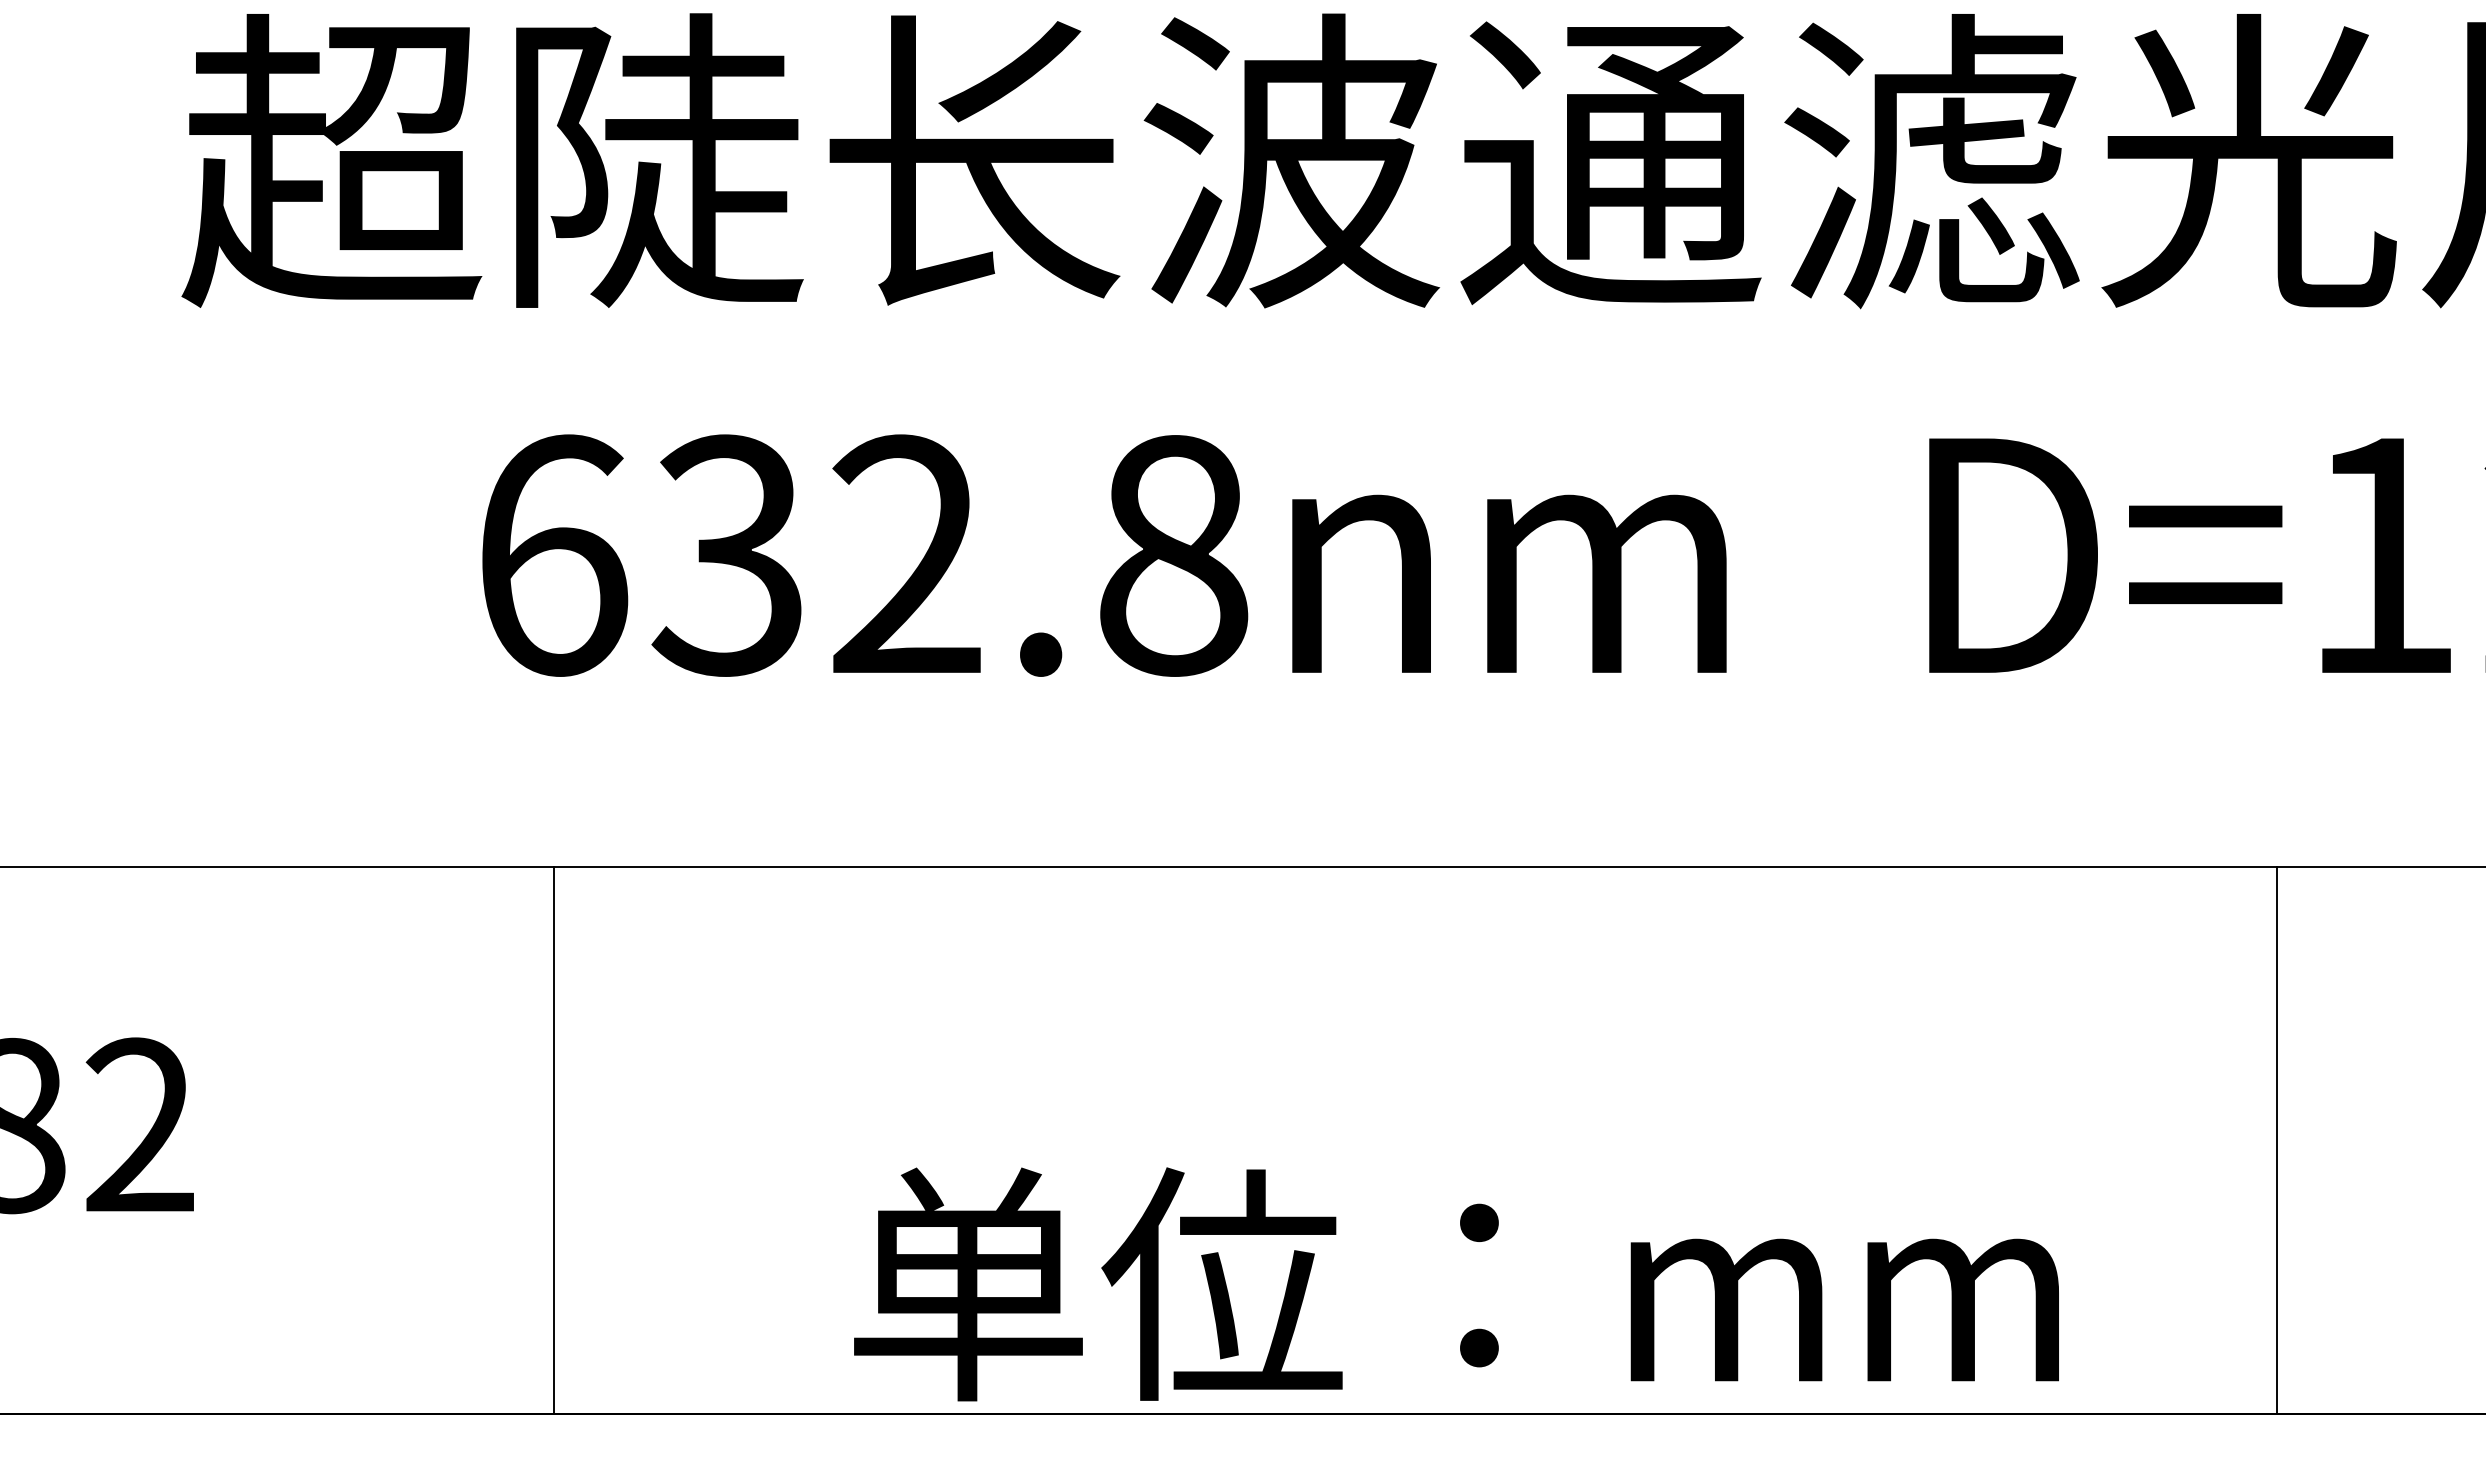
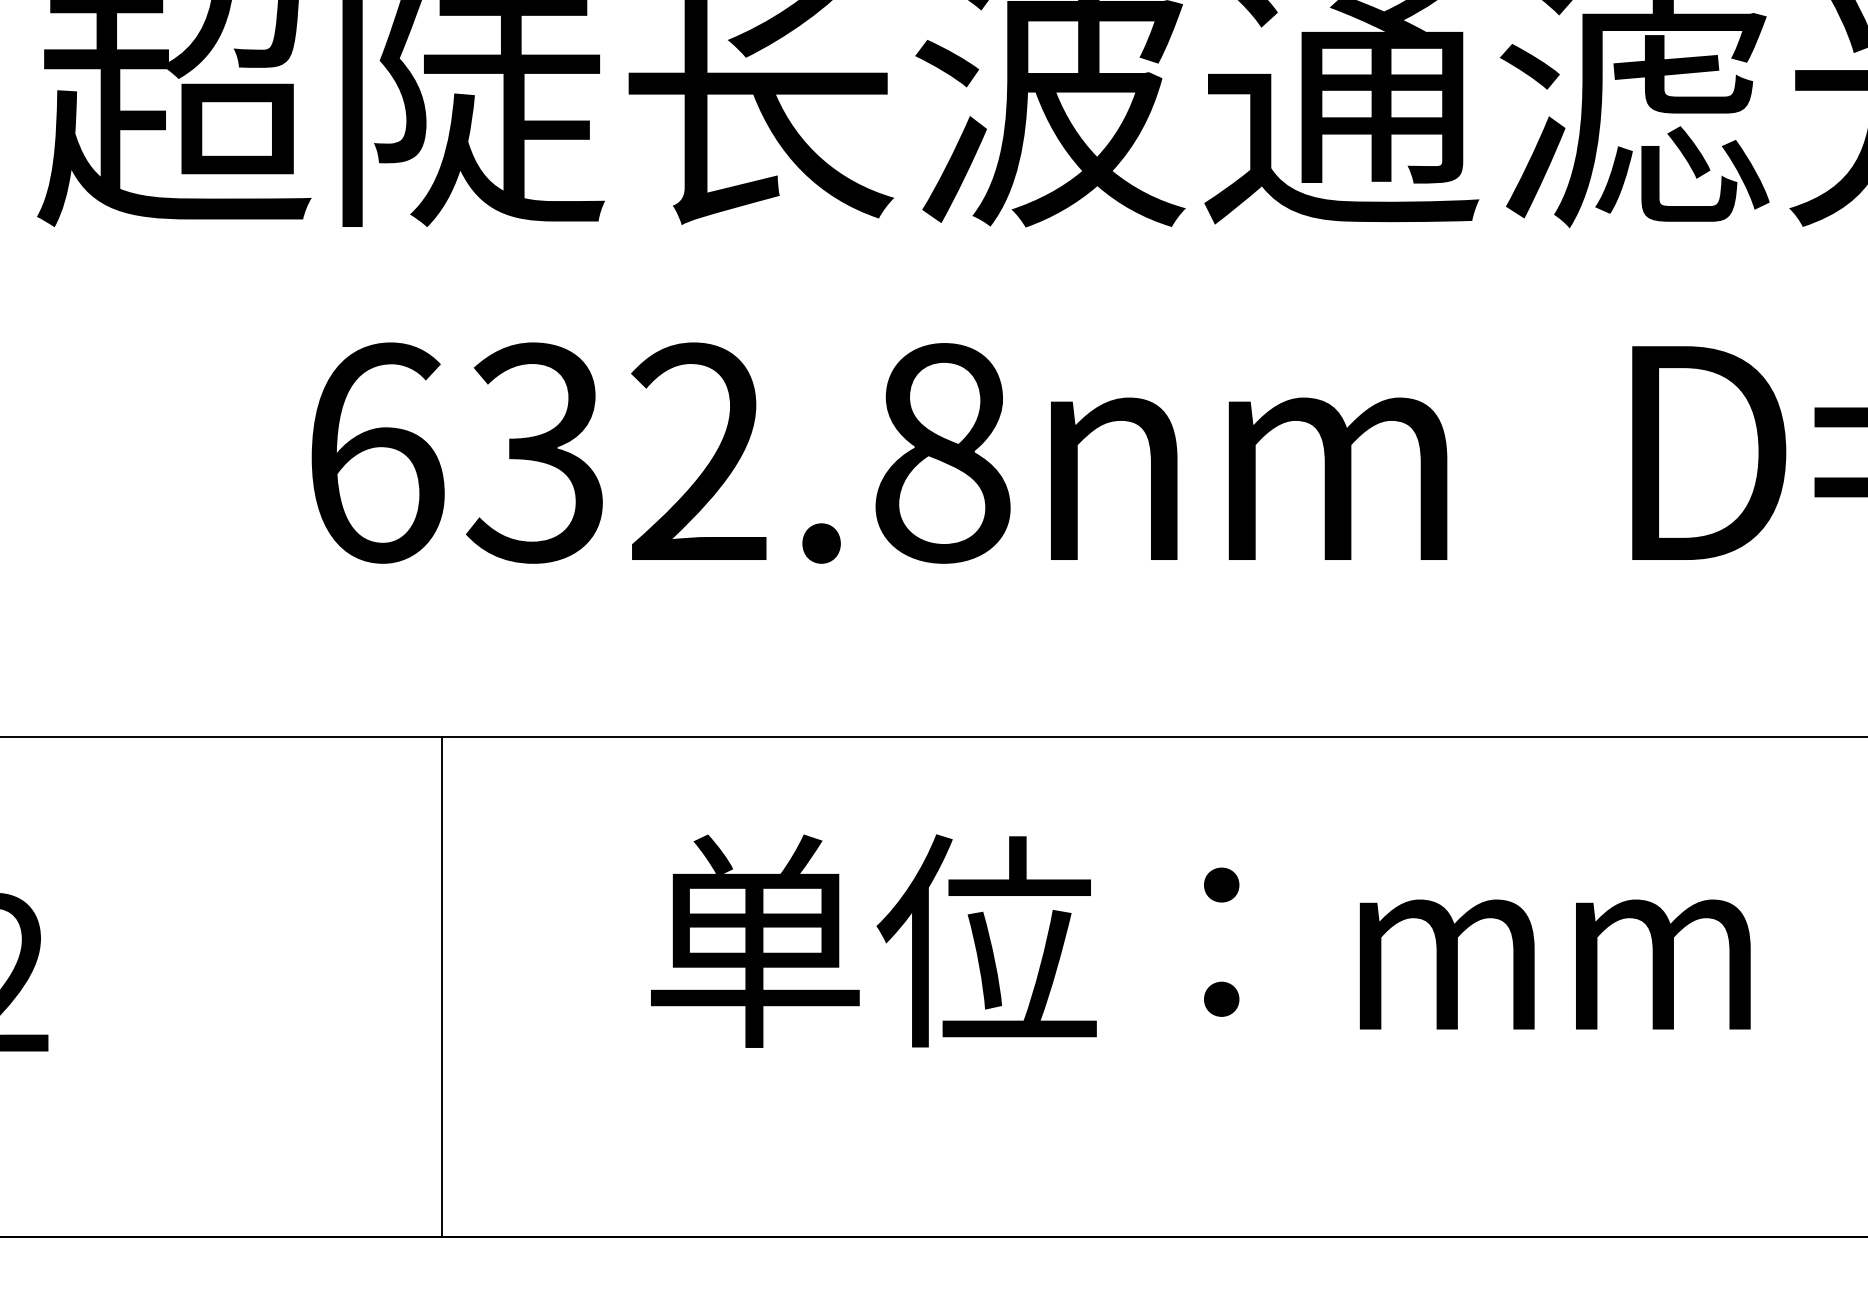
line: (553, 1140) -> (441, 986), moved
text: (1456, 1284) -> (1200, 941), moved

